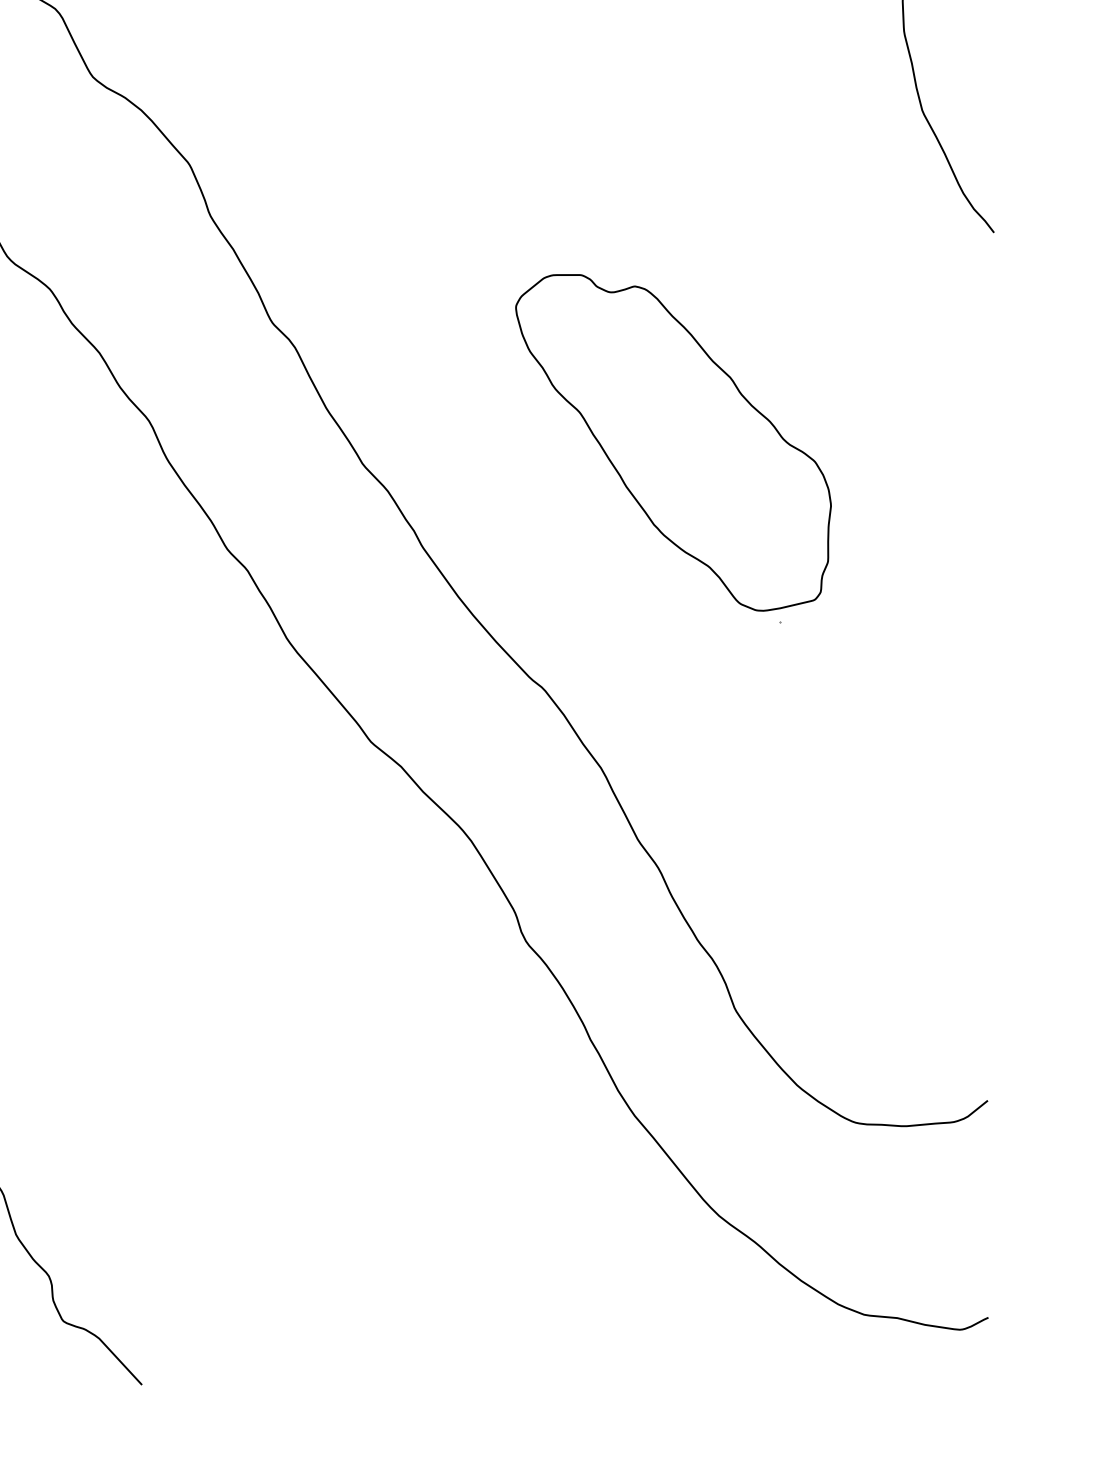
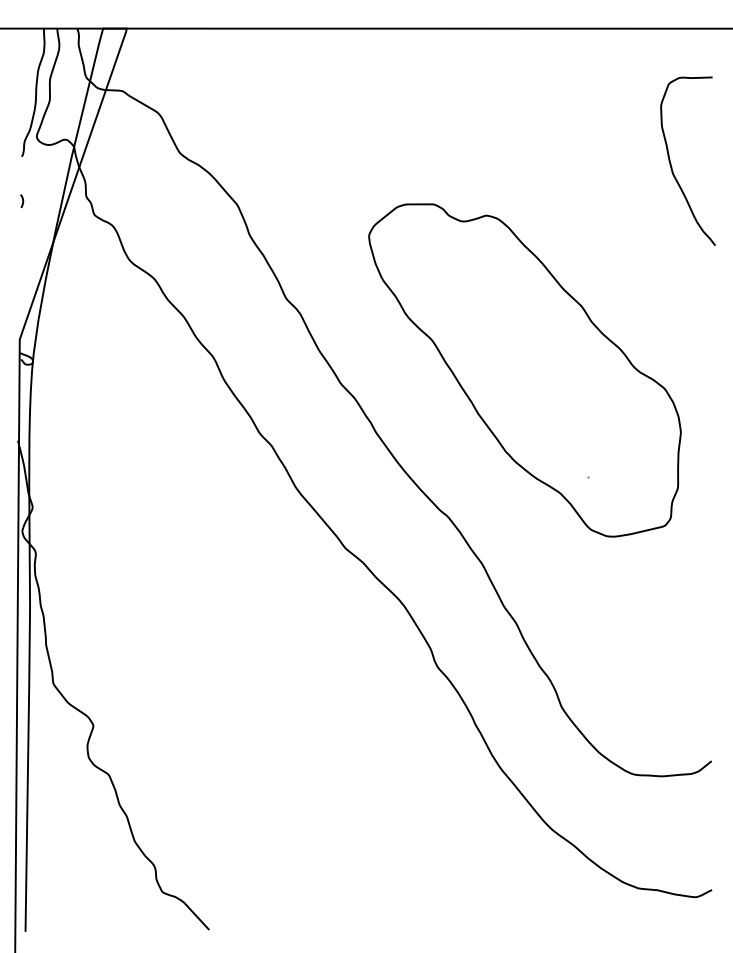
part: (672, 442) -> (524, 370), size x1.67

